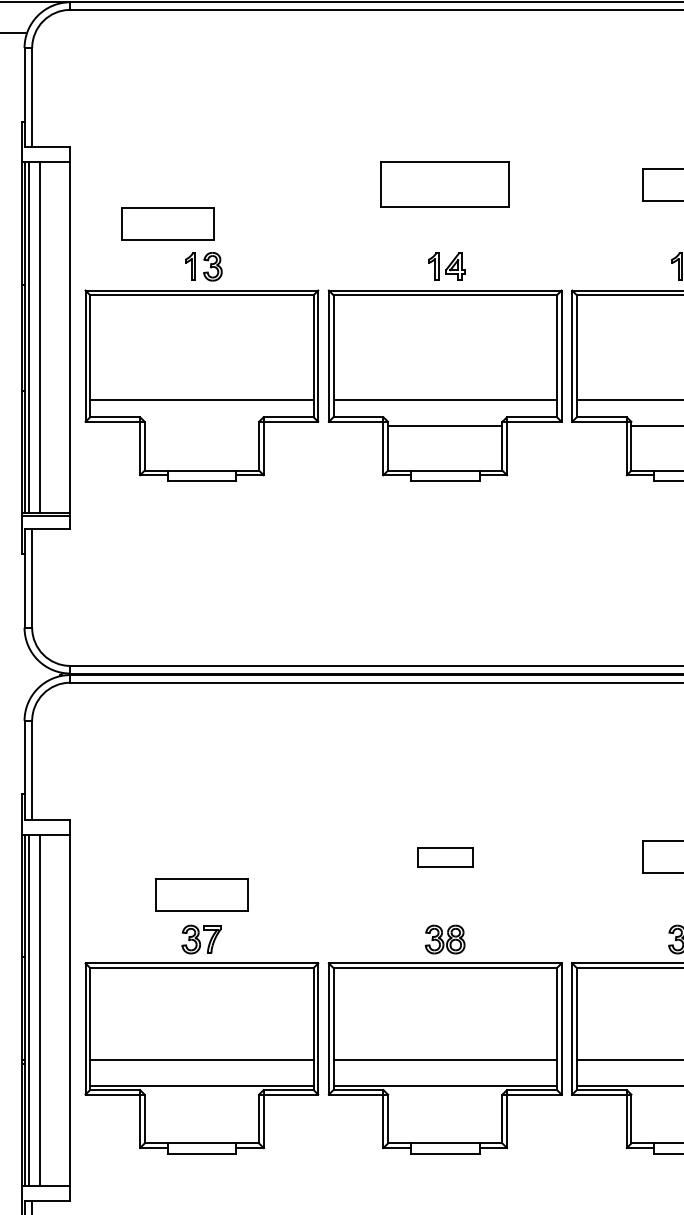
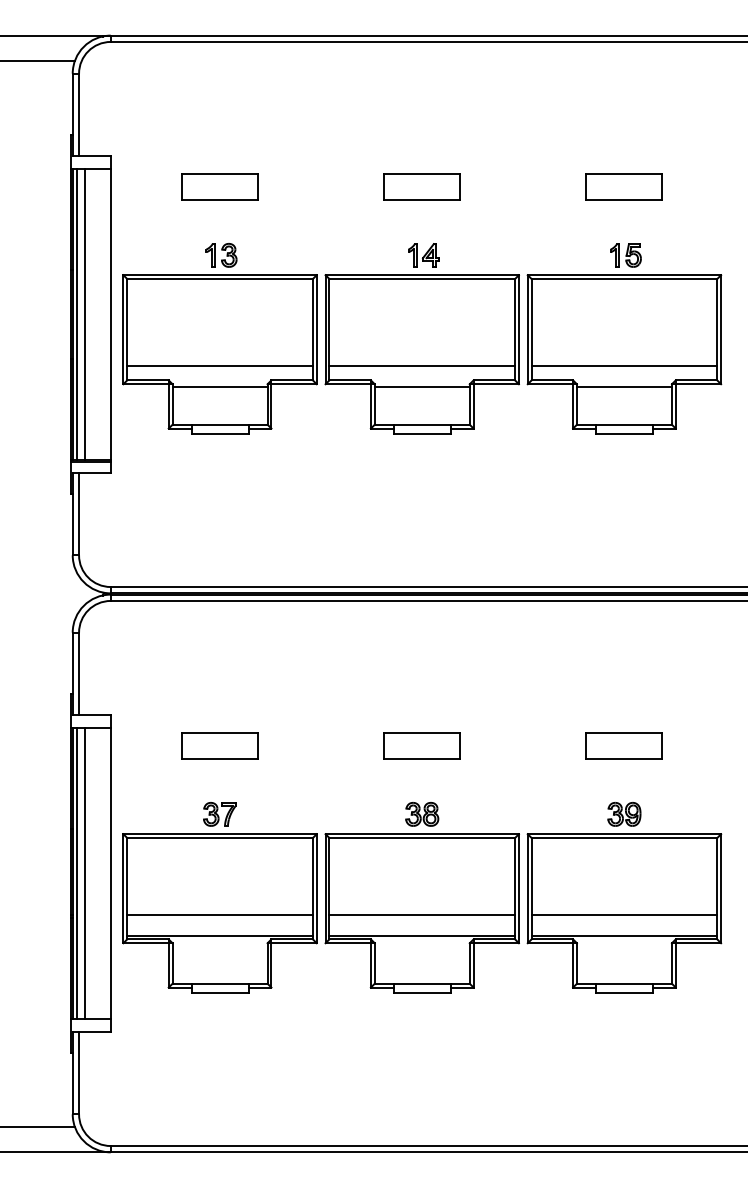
part: (444, 183) -> (421, 186), size x0.71
part: (167, 223) -> (219, 186), moved
line: (201, 425) -> (219, 387), added
part: (444, 856) -> (421, 745), size x1.67
part: (201, 893) -> (219, 745), moved

